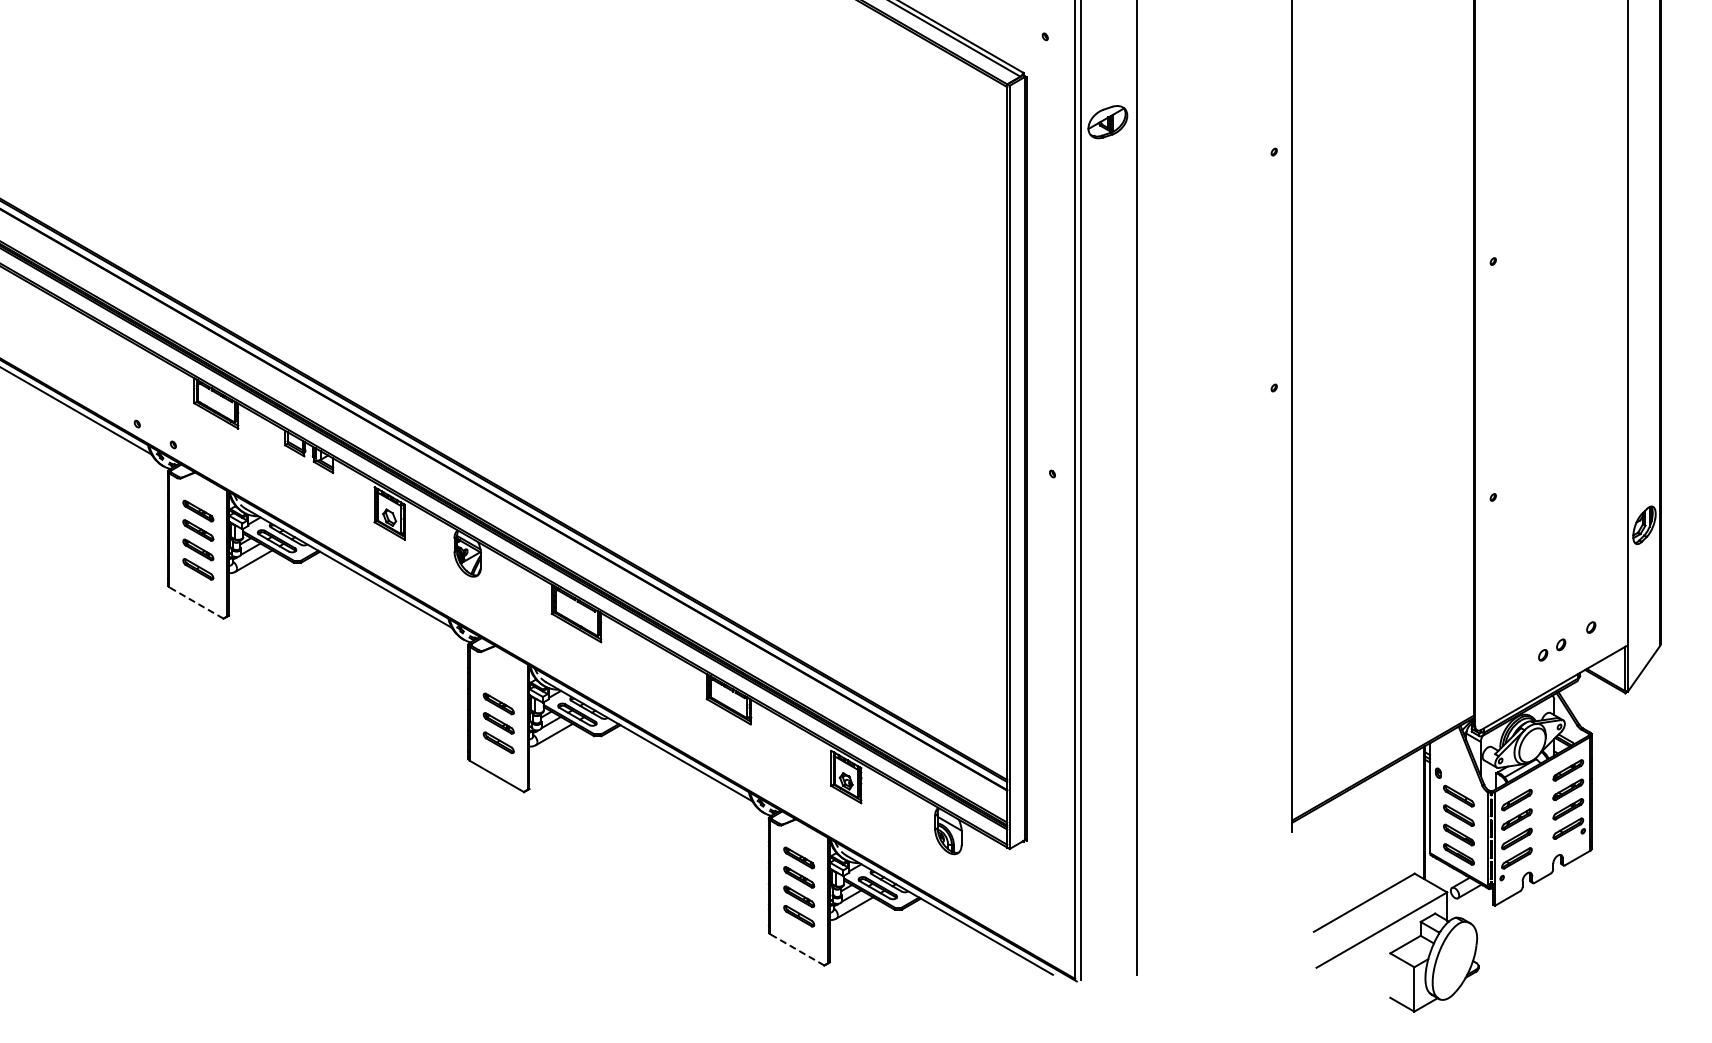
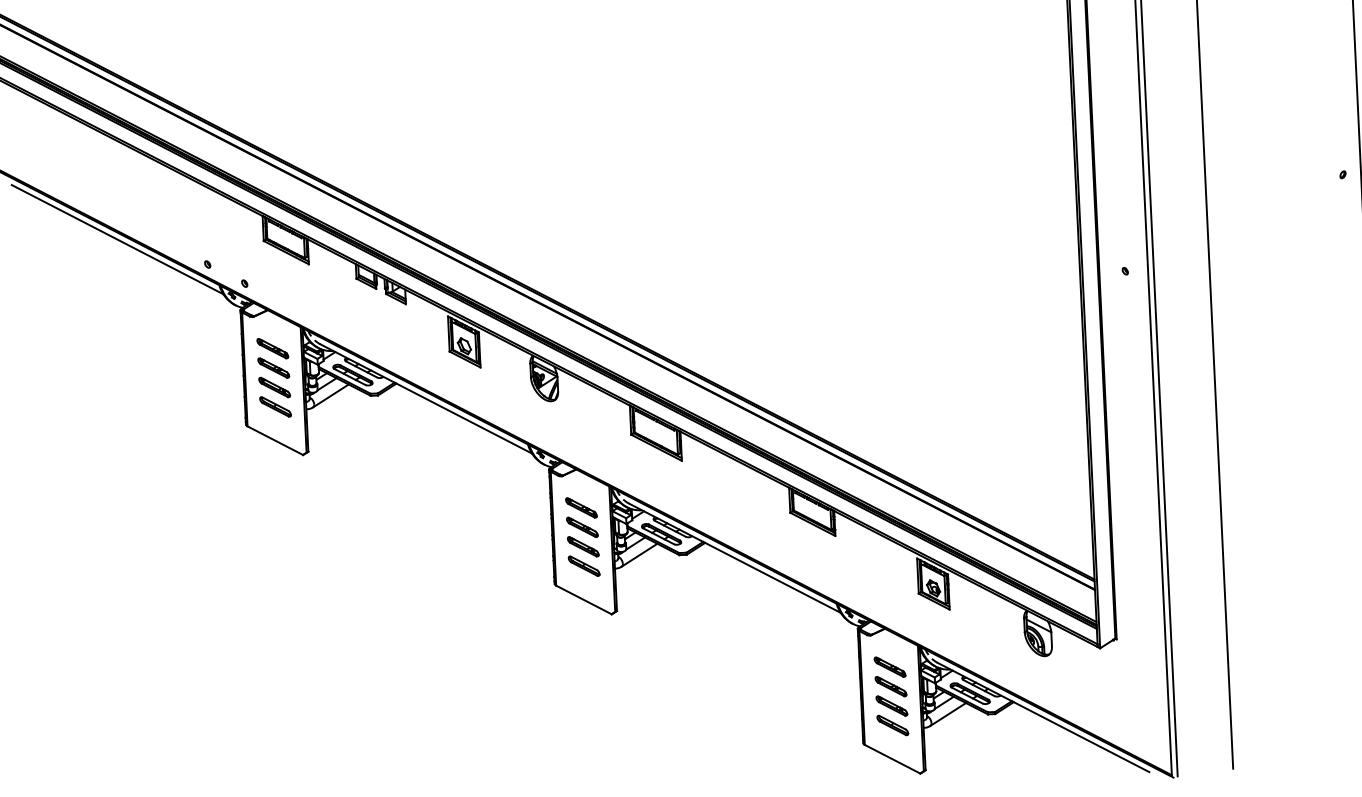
line: (196, 602) -> (275, 440), dashed -> solid
part: (498, 684) -> (581, 507), added
line: (796, 949) -> (891, 758), dashed -> solid

